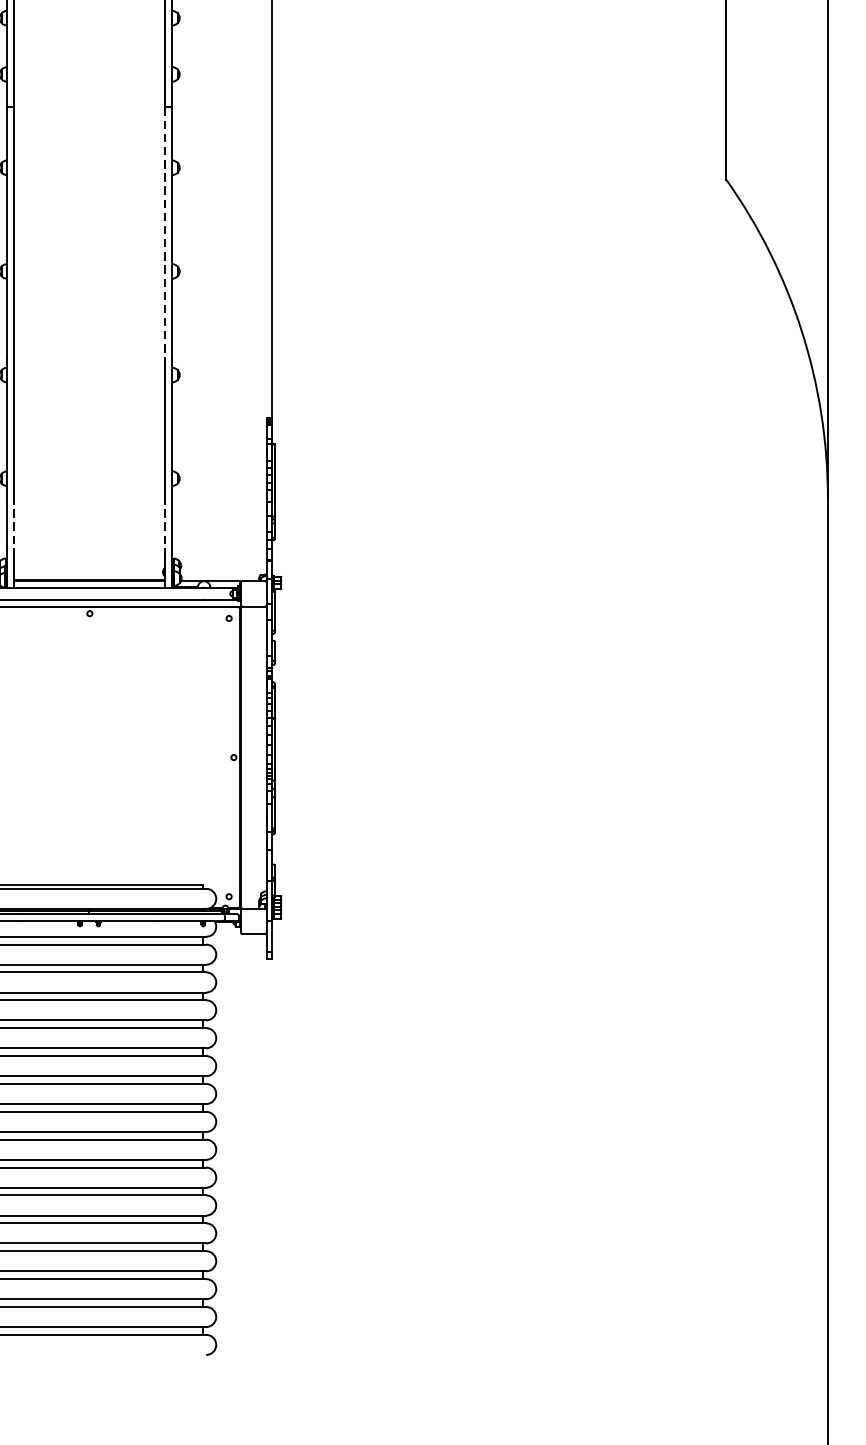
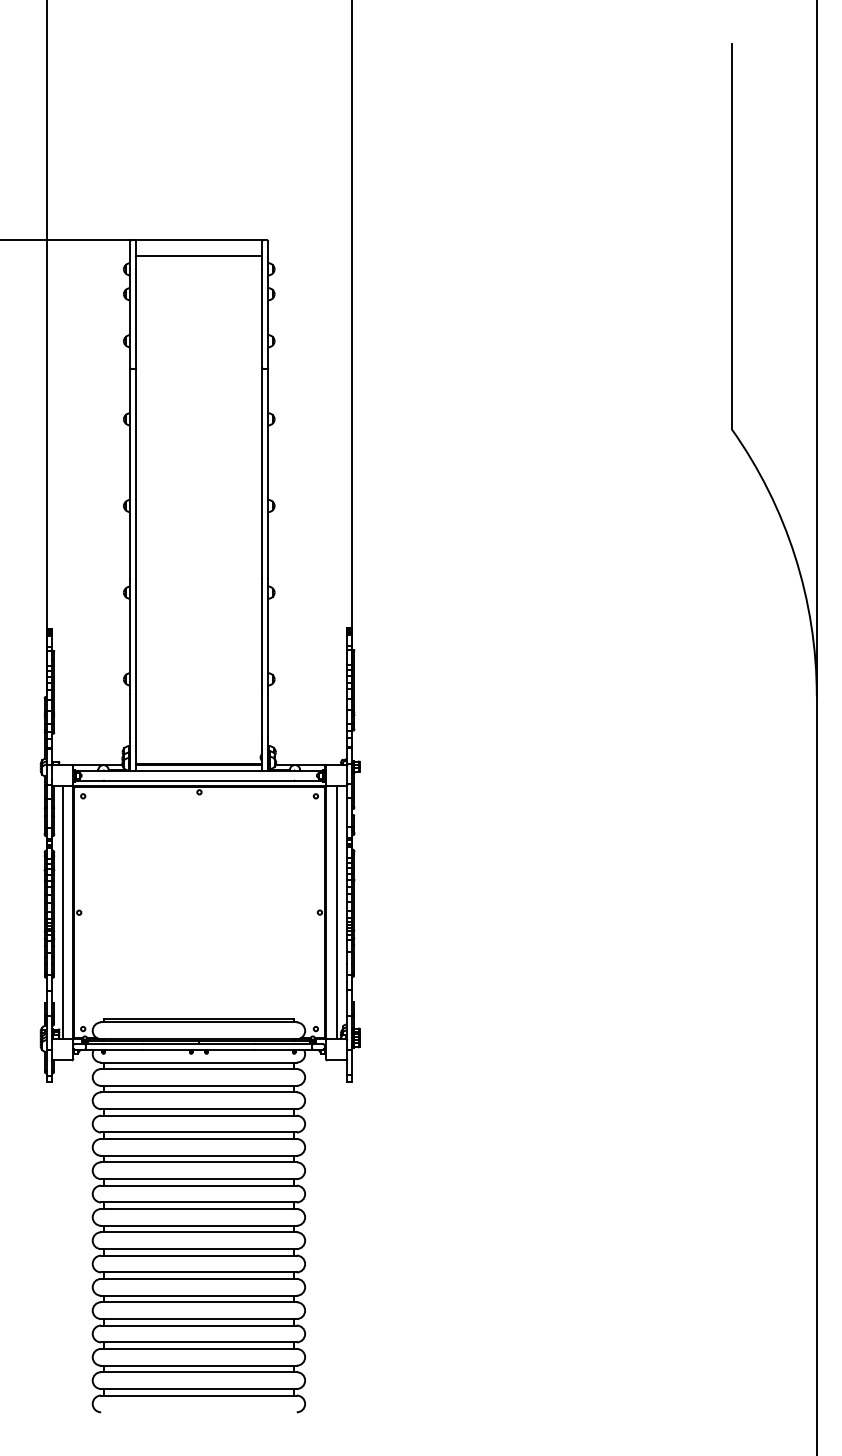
line: (165, 233) -> (262, 474), dashed -> solid
line: (14, 523) -> (136, 716), dashed -> solid
line: (165, 523) -> (262, 716), dashed -> solid
line: (253, 757) -> (336, 912), added

